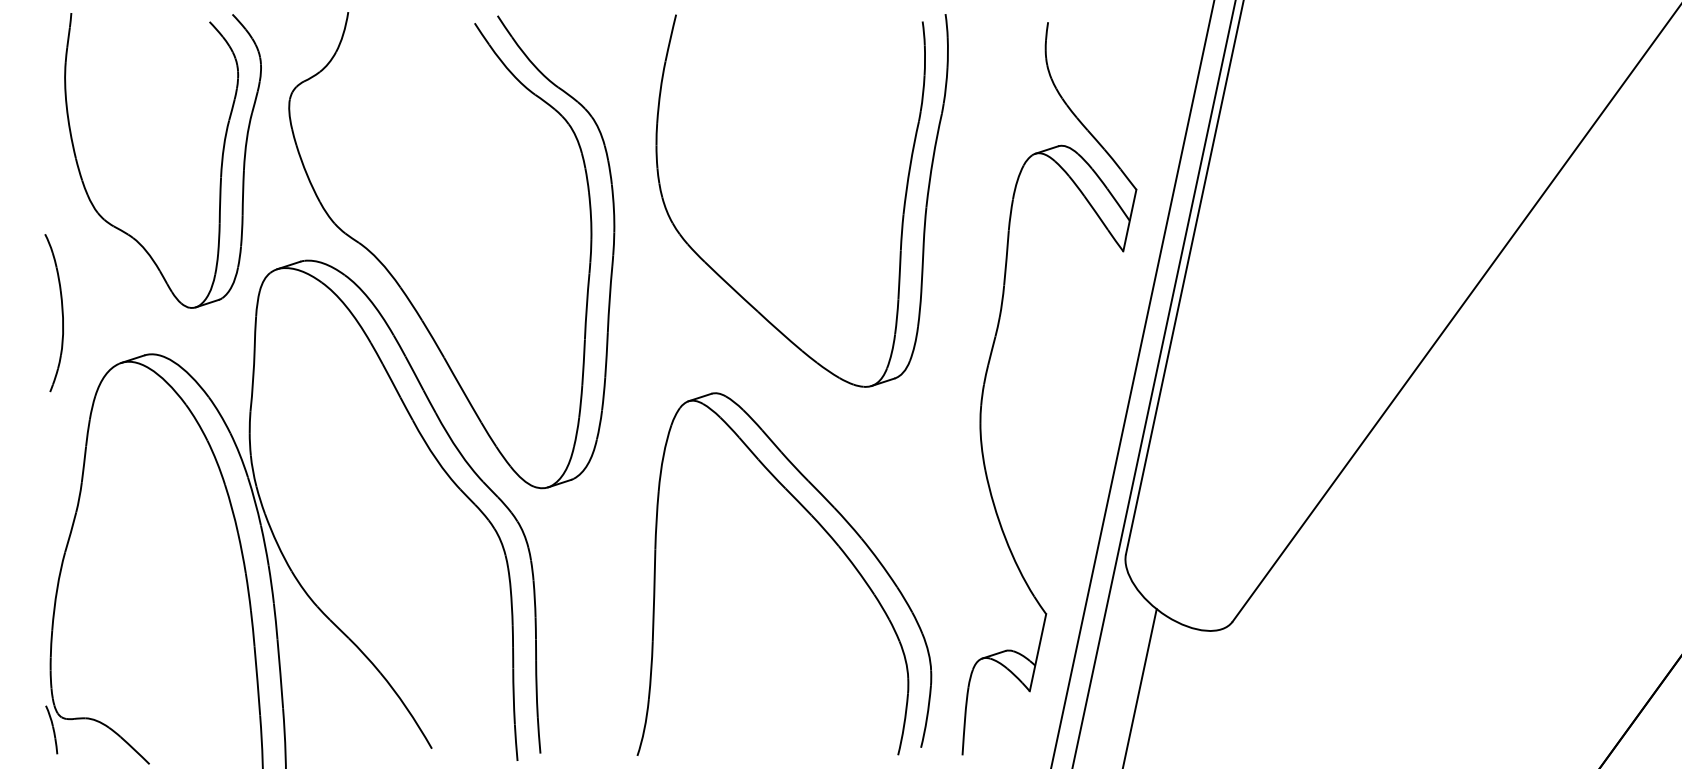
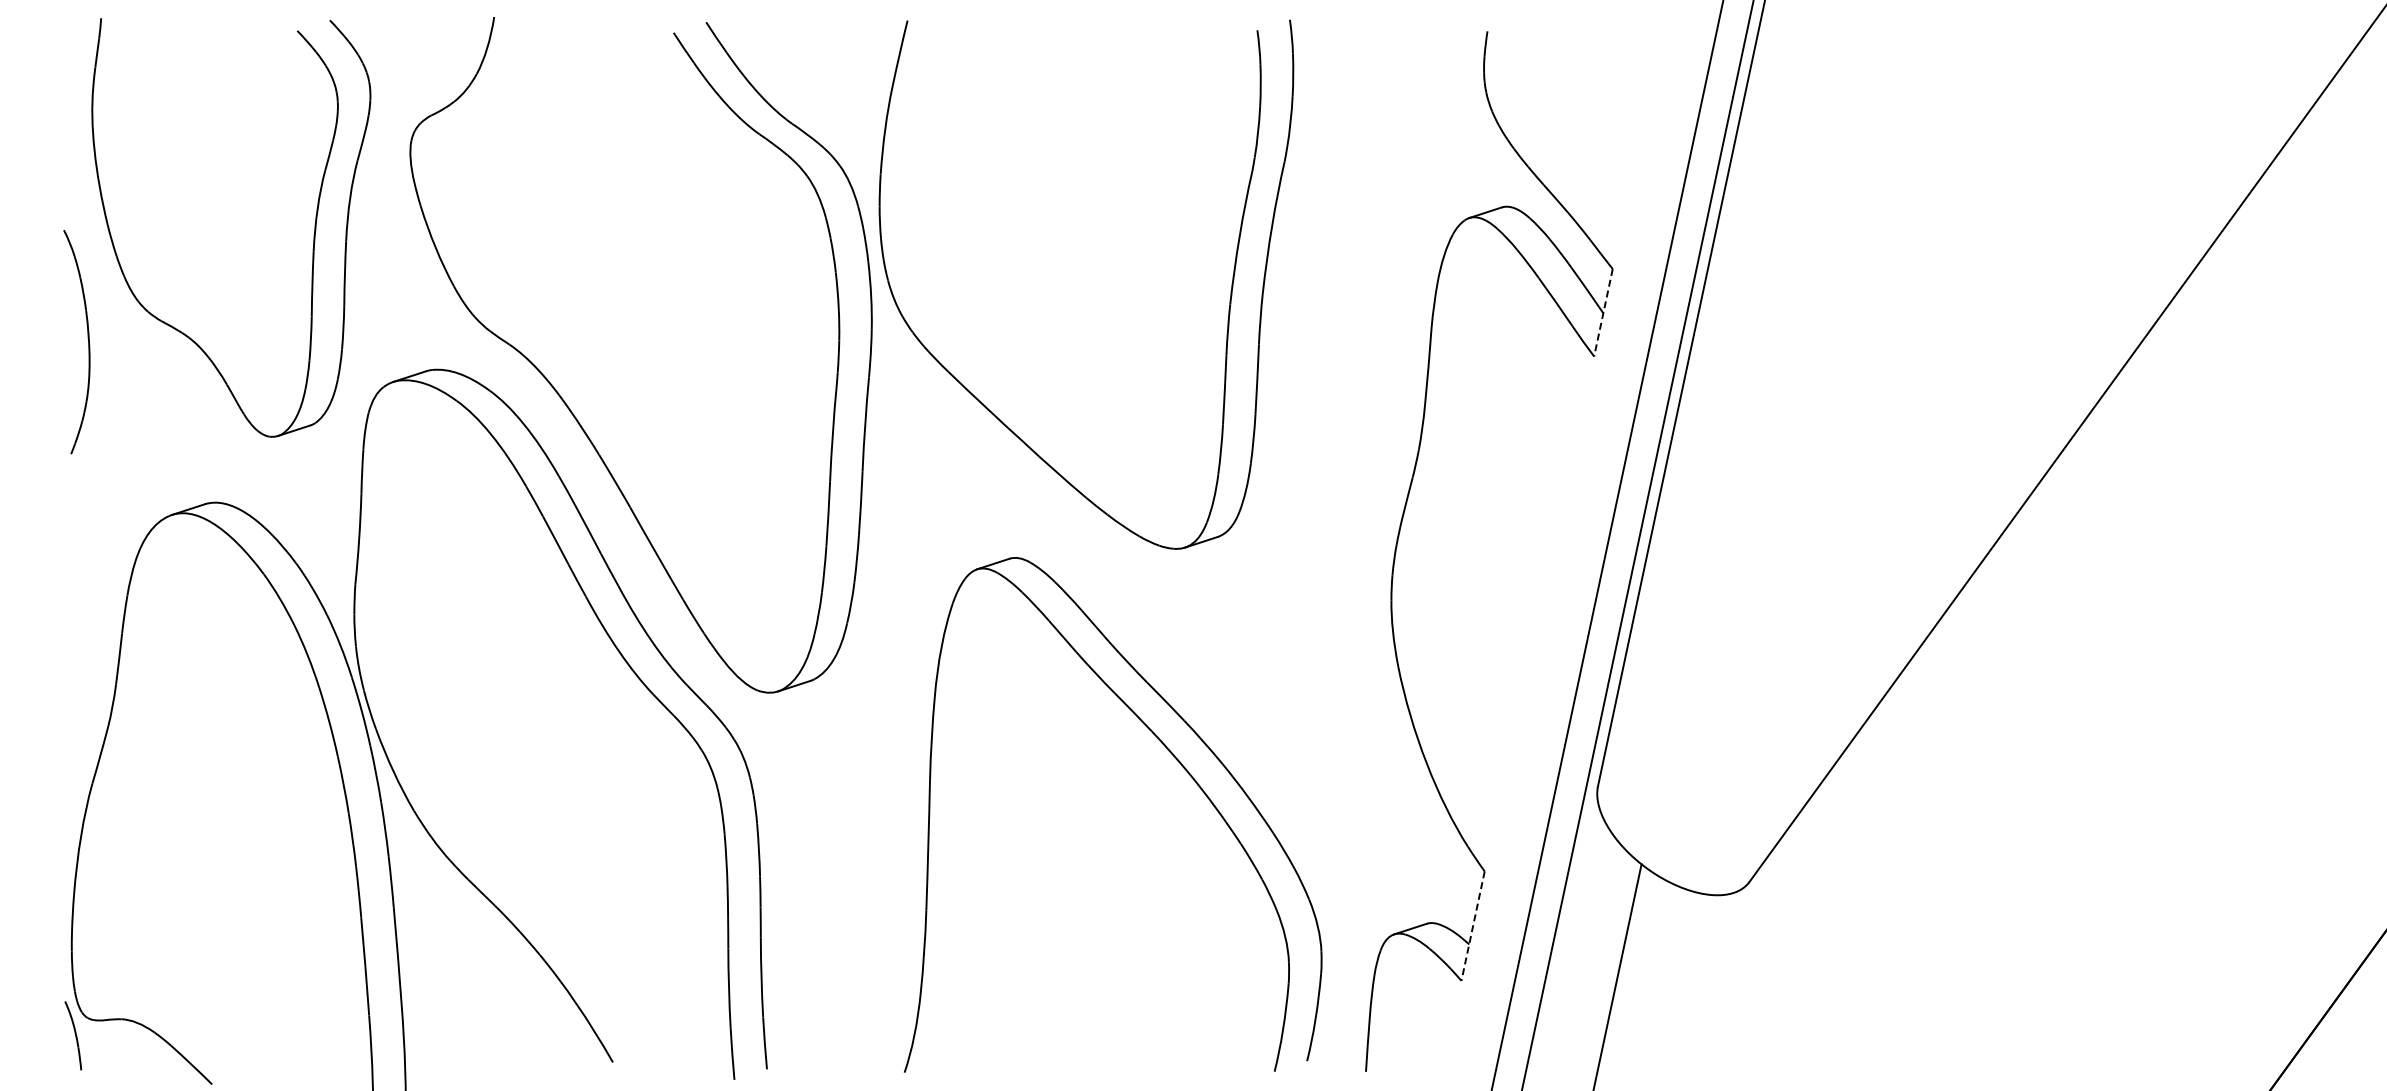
part: (903, 211) -> (1229, 299), moved
line: (1129, 220) -> (1603, 312), solid -> dashed
part: (61, 310) -> (87, 338), moved
line: (1038, 652) -> (1473, 926), solid -> dashed

